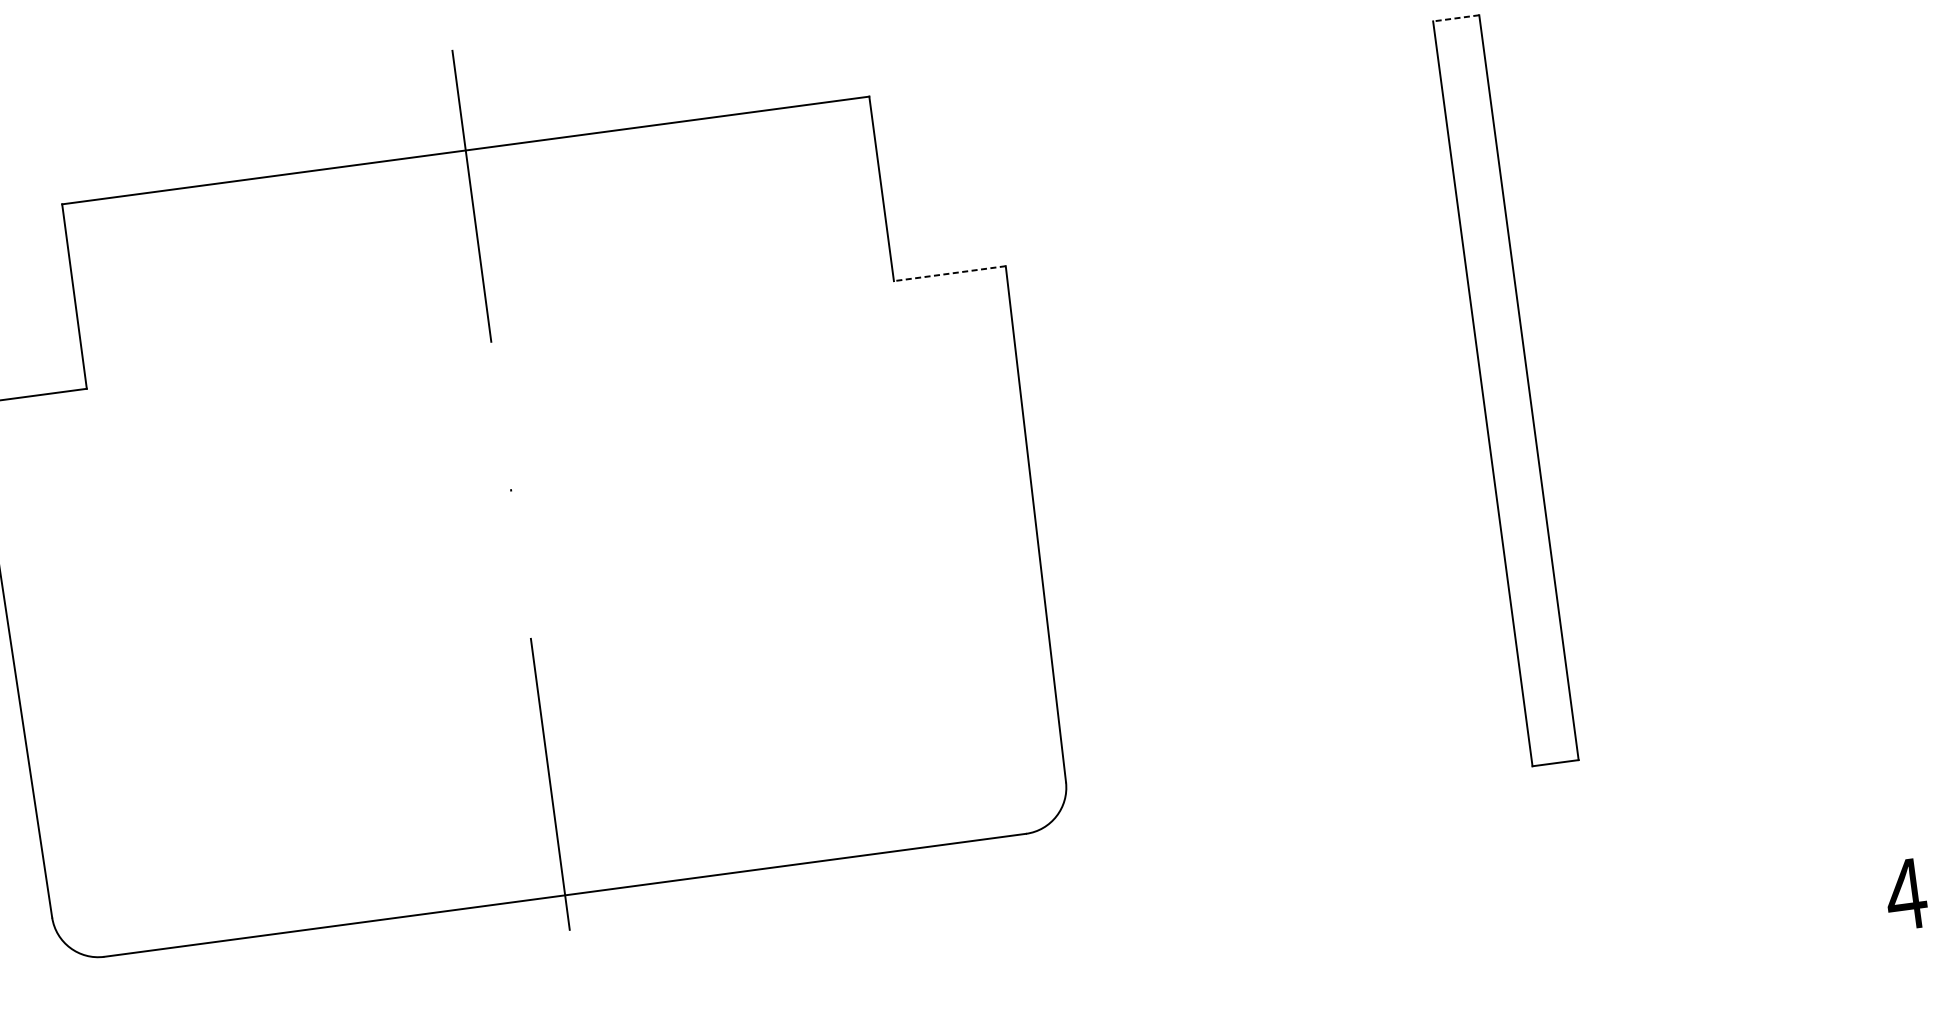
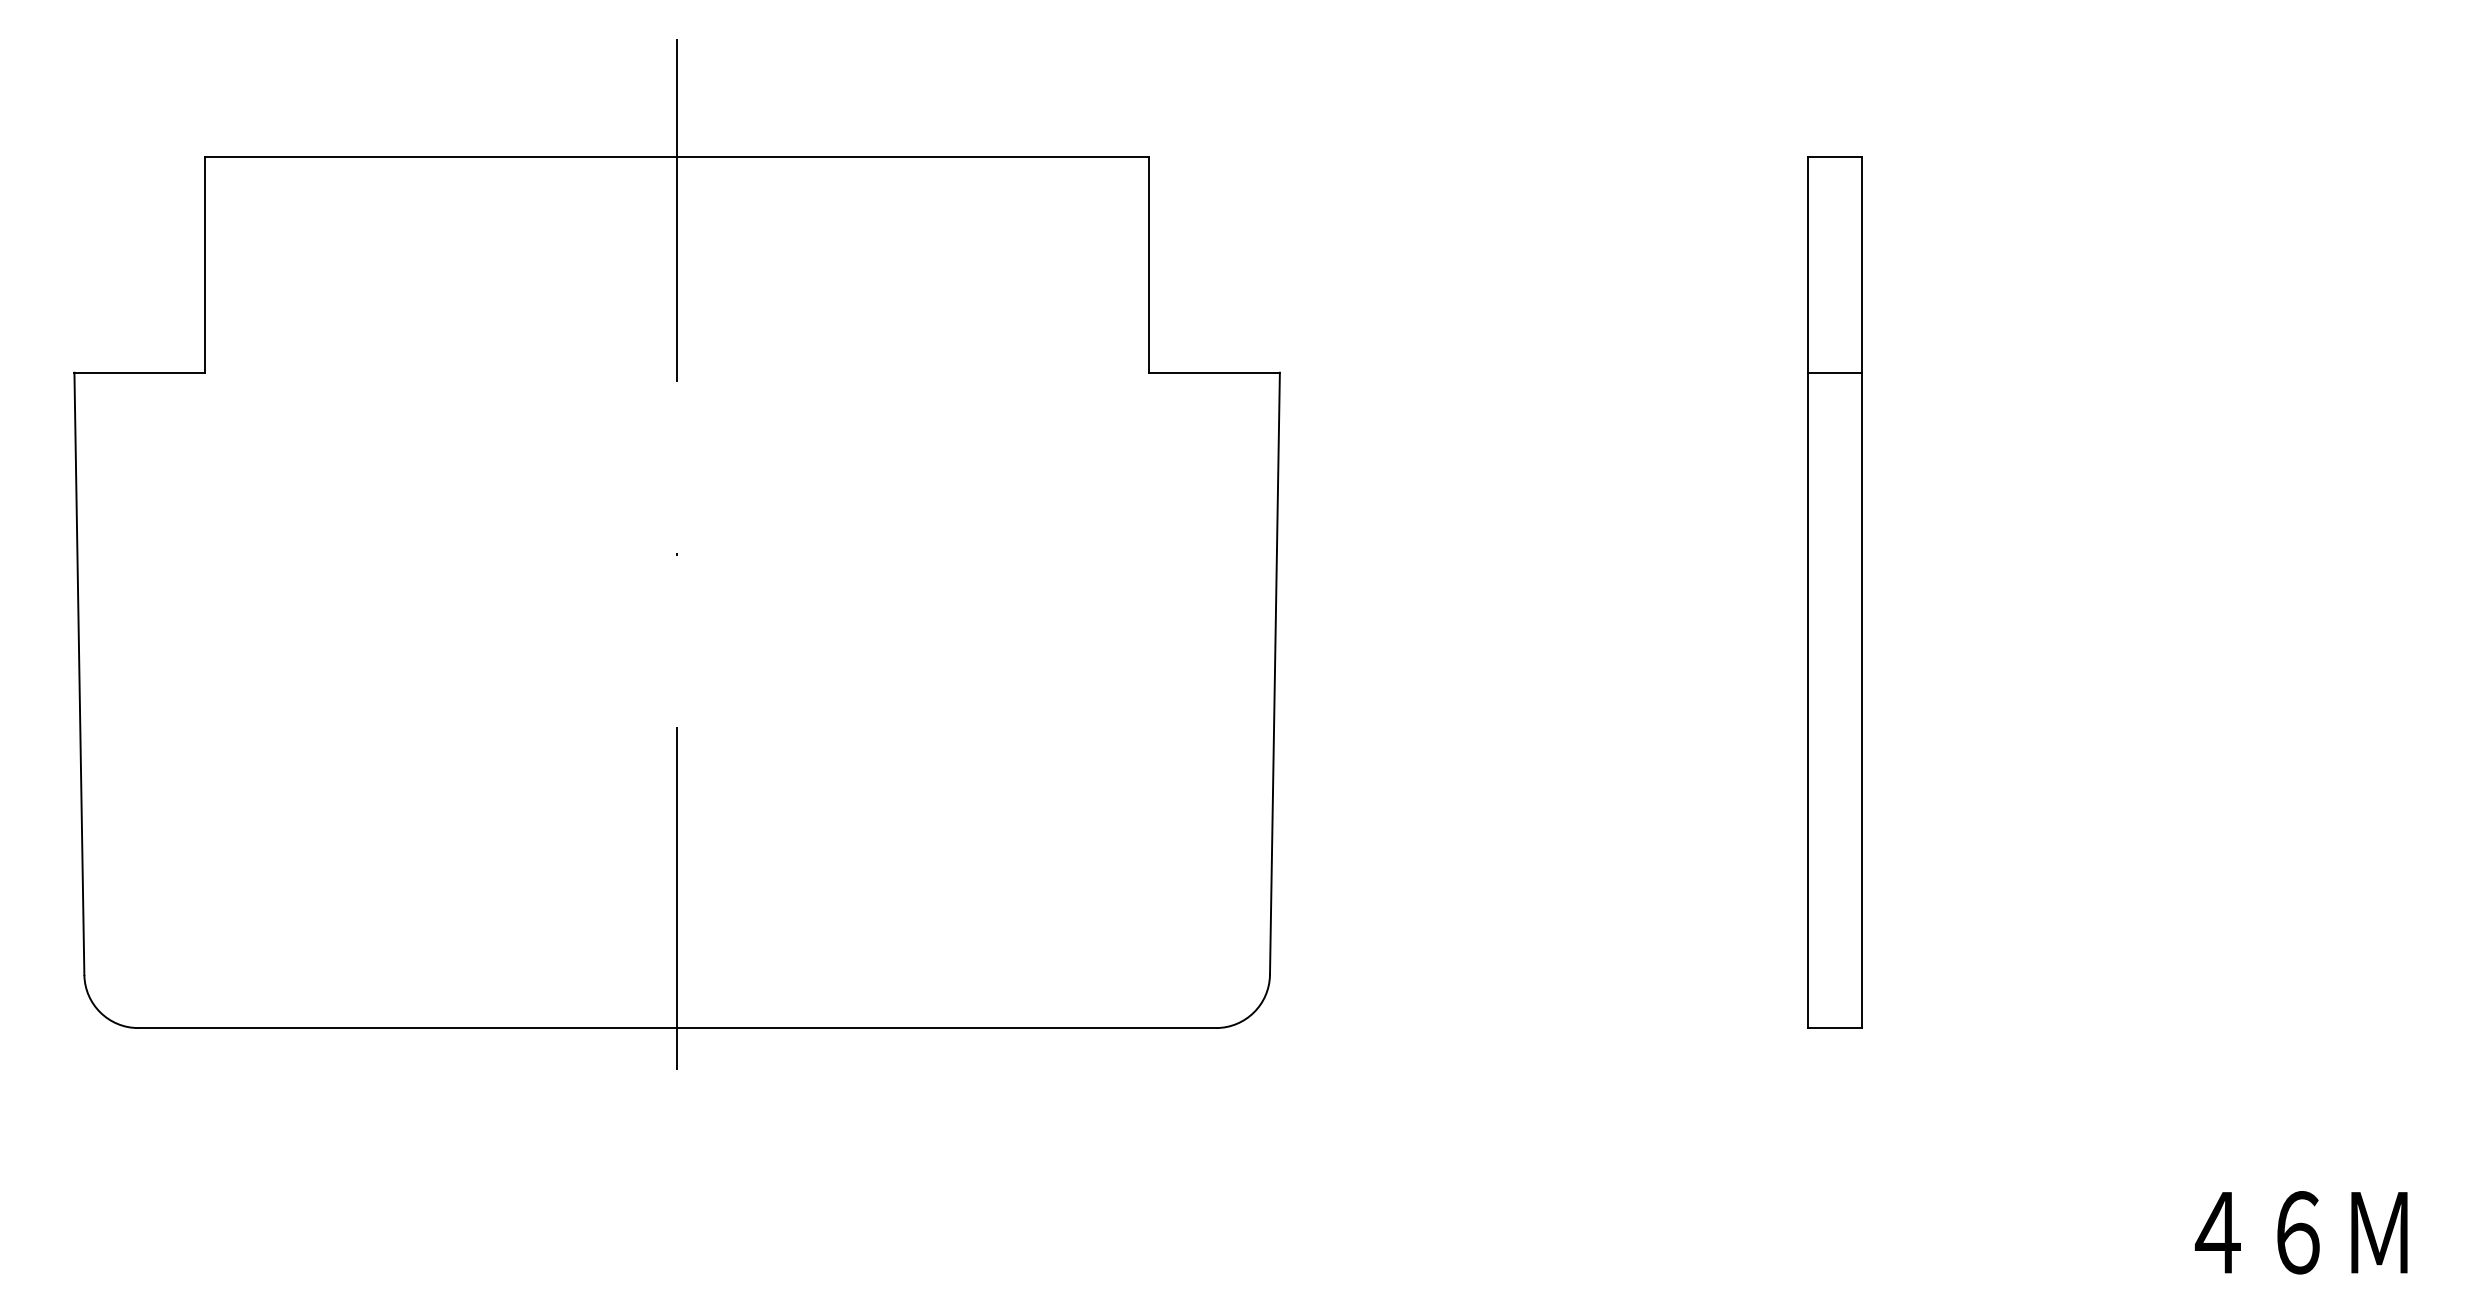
line: (1456, 18) -> (1835, 157), dashed -> solid
line: (1480, 202) -> (1835, 372), added
line: (948, 273) -> (1213, 372), dashed -> solid

